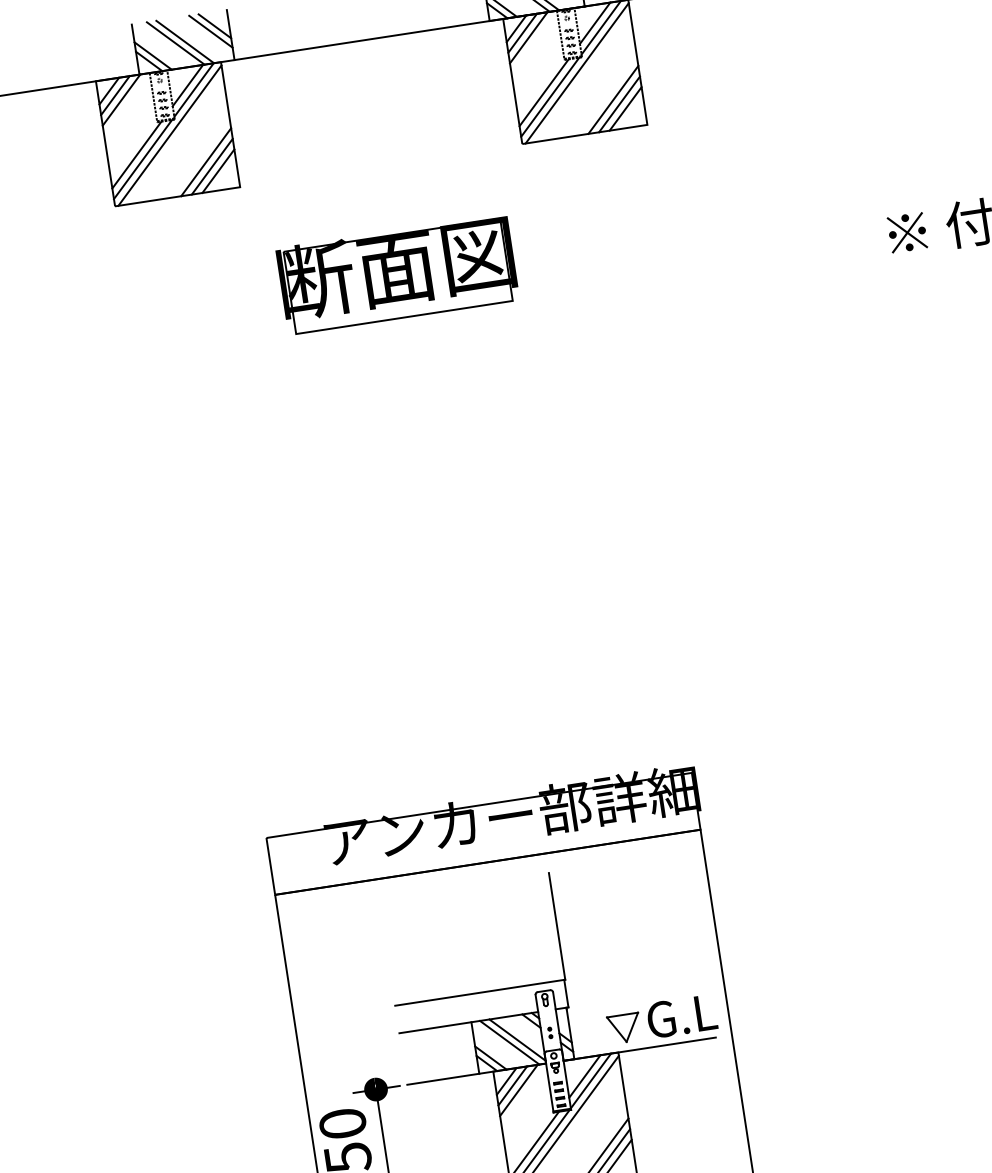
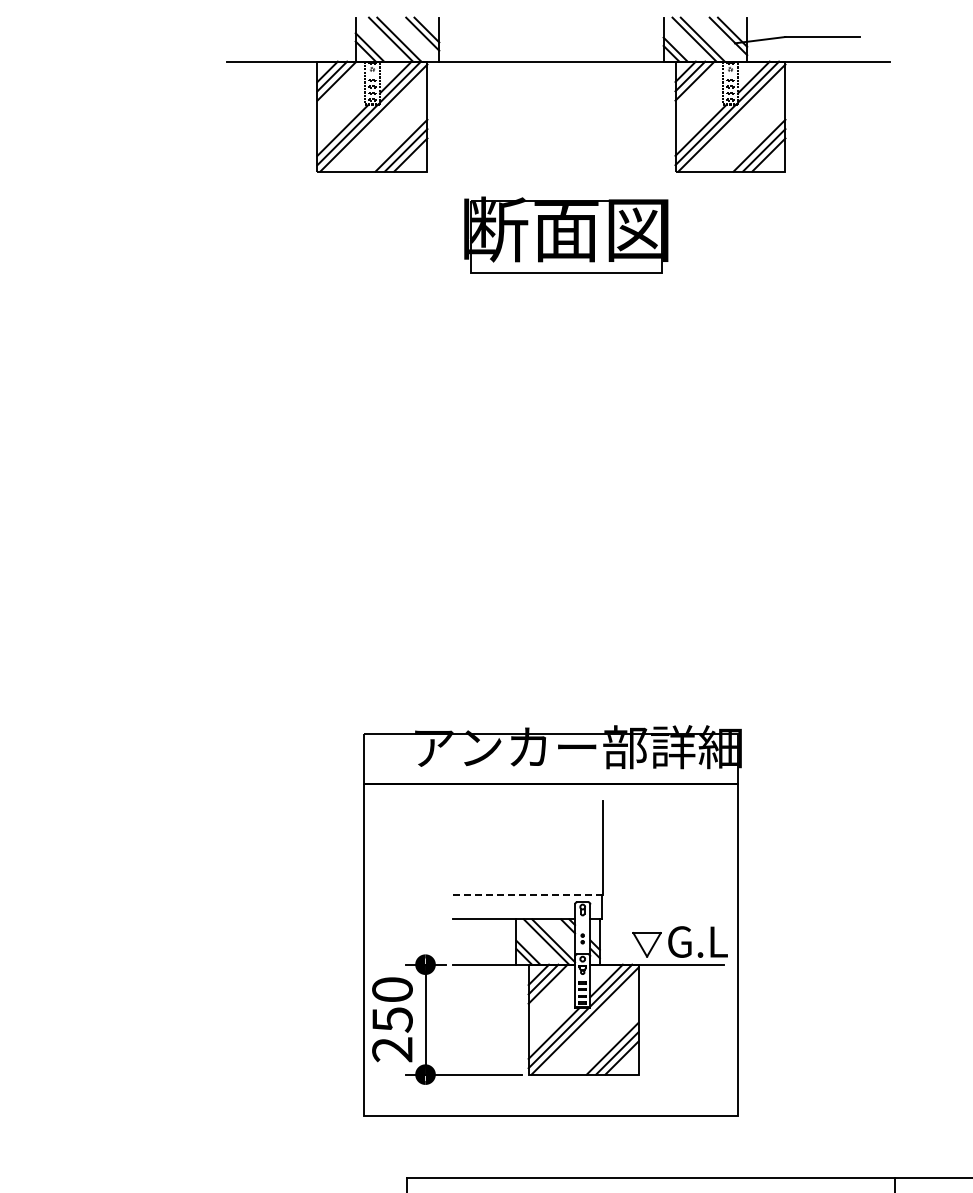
part: (397, 273) -> (566, 234), moved
line: (479, 993) -> (527, 895), solid -> dashed

